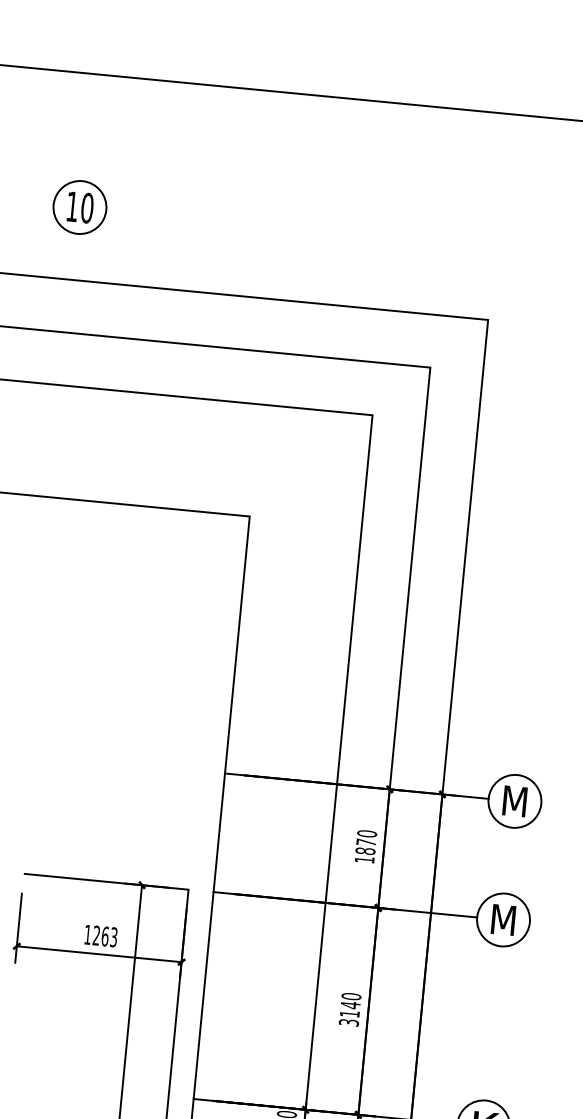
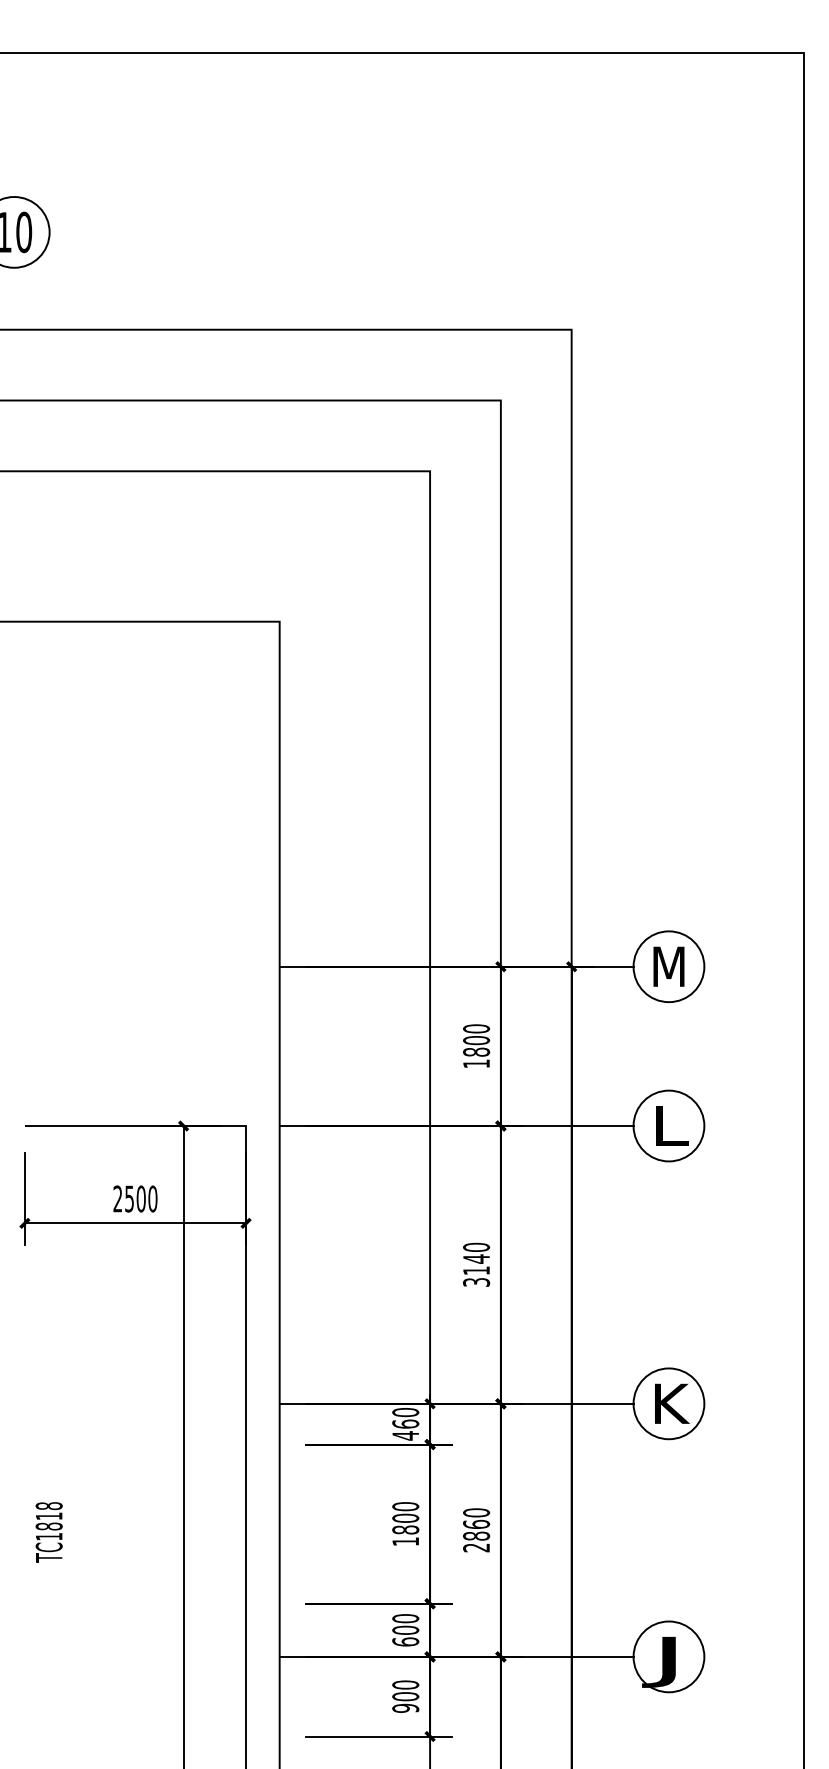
text: (366, 842) -> (476, 1040), 1870 -> 1800
text: (504, 919) -> (670, 1125), M -> L
text: (101, 935) -> (135, 1198), 1263 -> 2500

